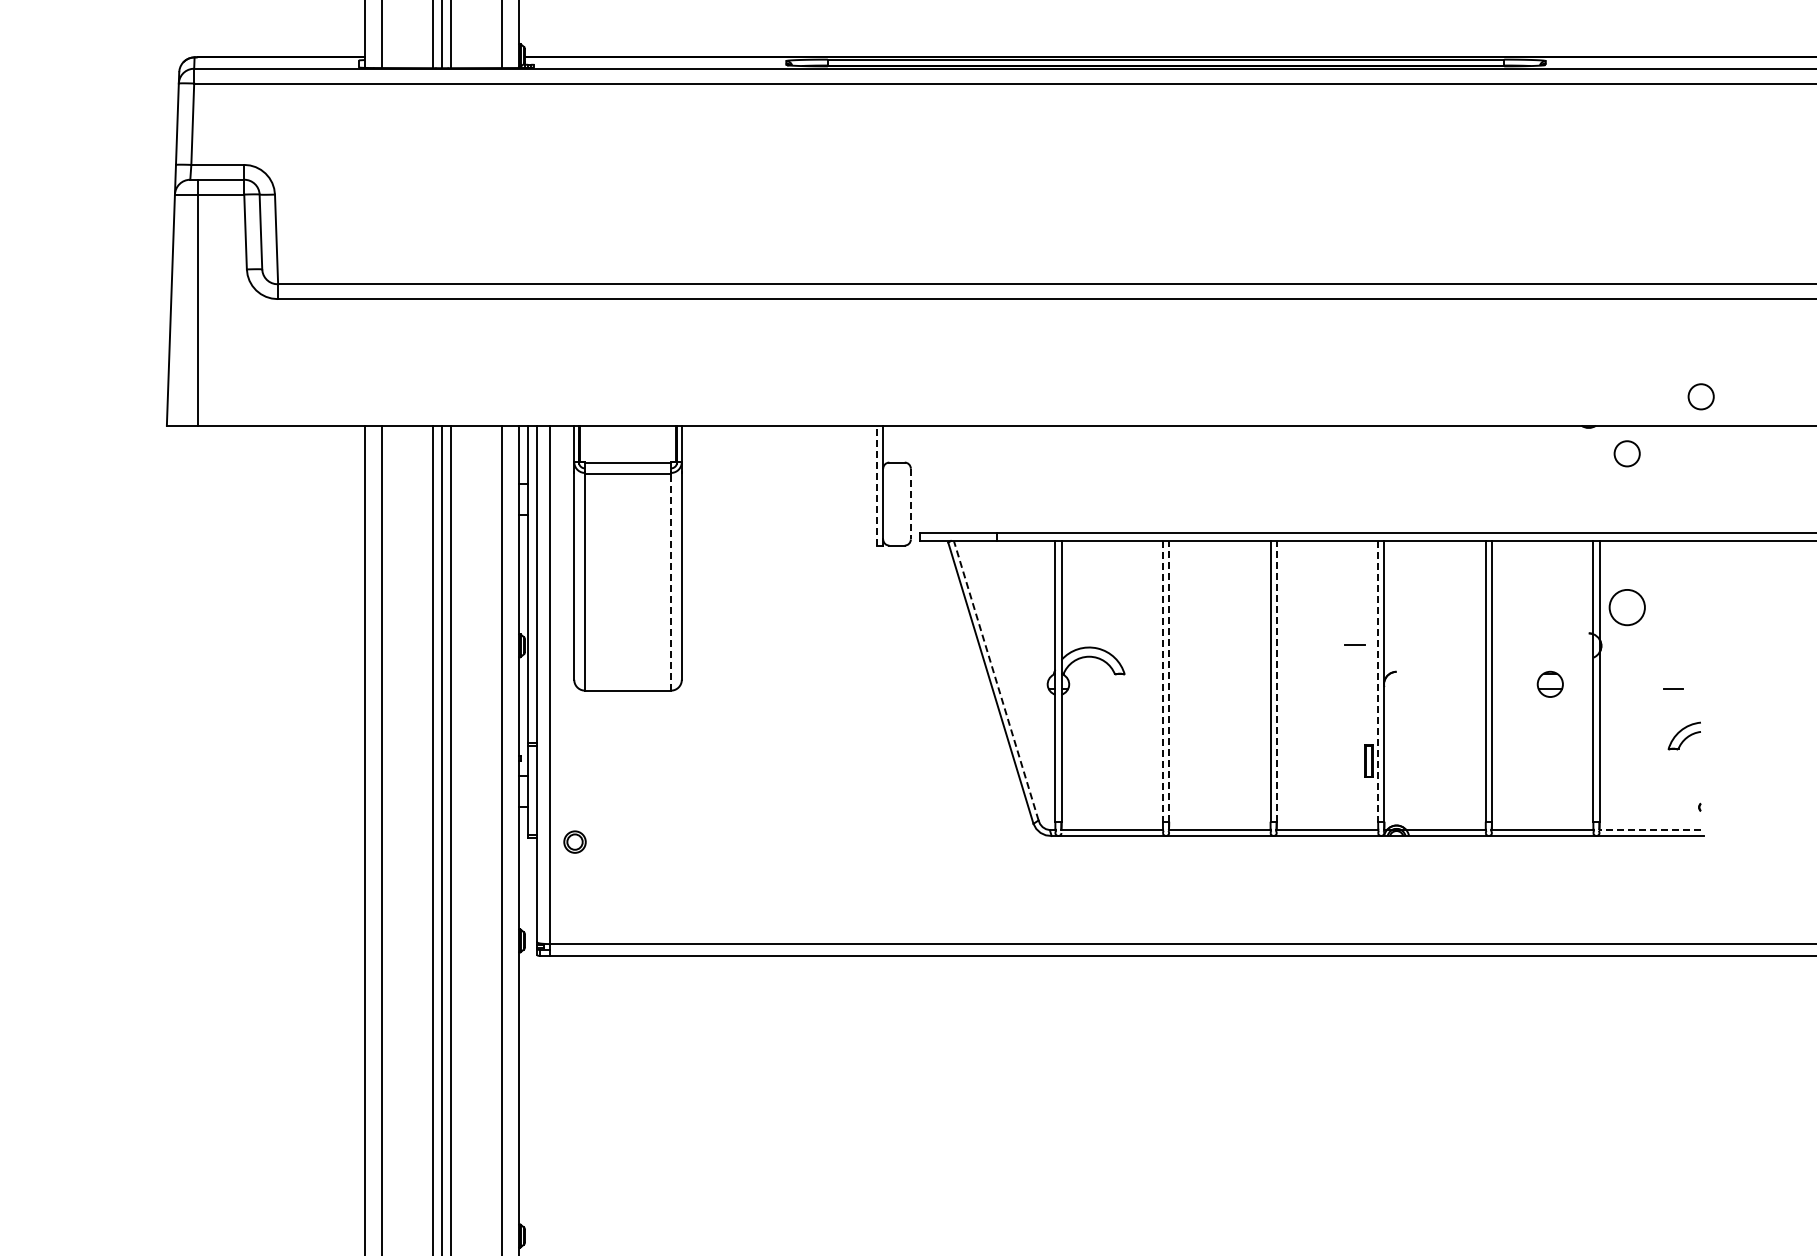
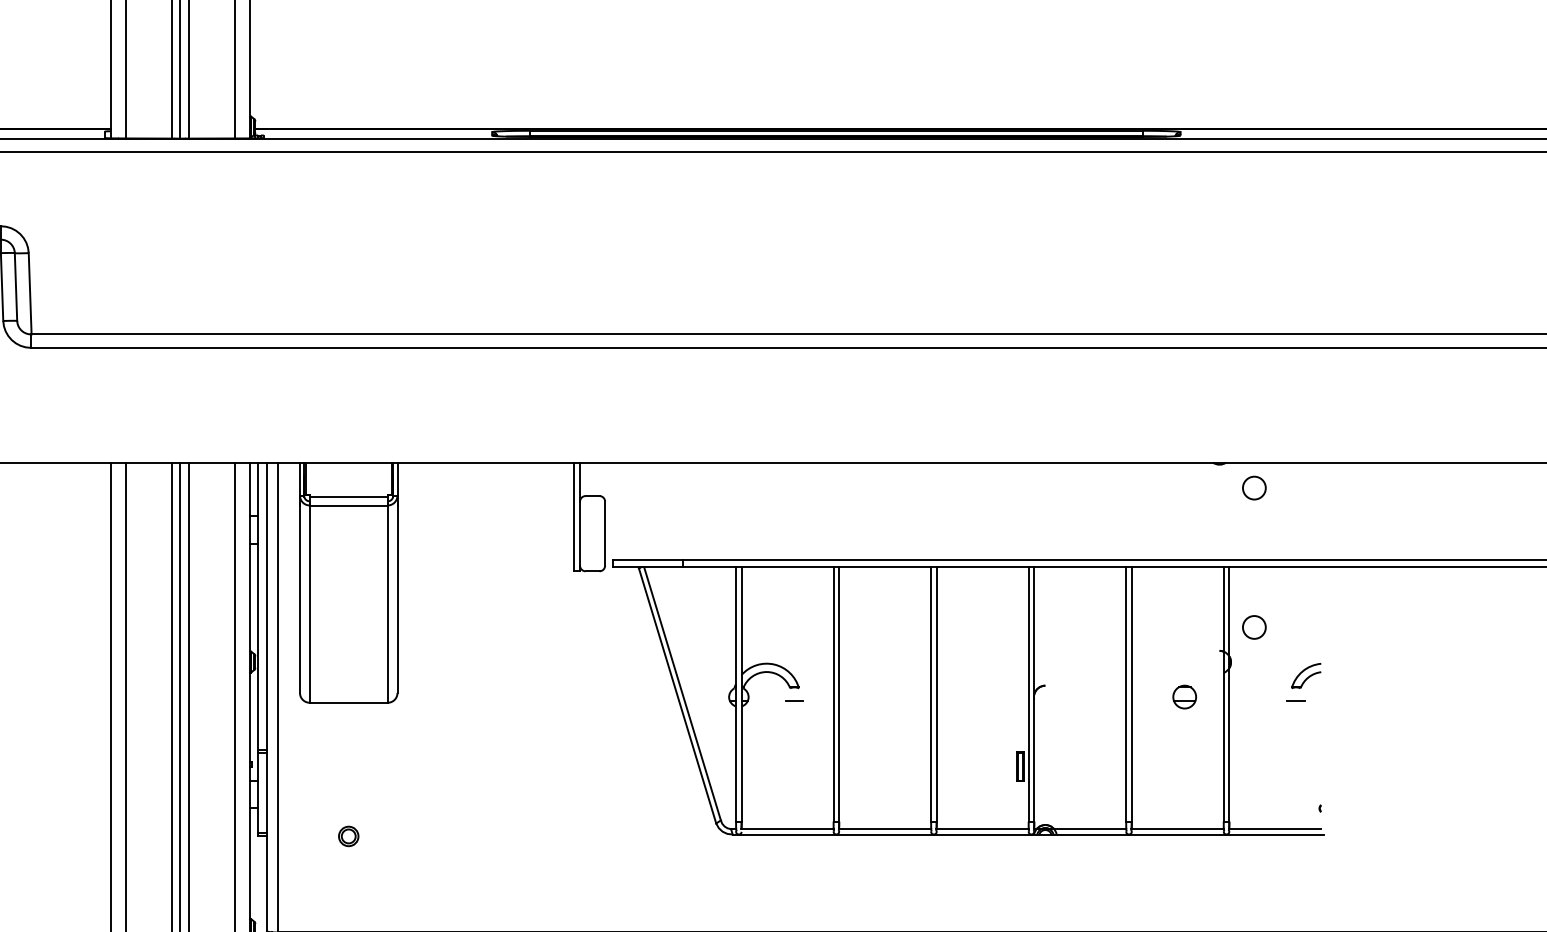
circle: (1700, 396) -> (1320, 436), removed
line: (877, 485) -> (574, 516), dashed -> solid
line: (910, 504) -> (604, 534), dashed -> solid
line: (671, 581) -> (388, 603), dashed -> solid
circle: (1626, 607) -> (1253, 627), size x0.71
line: (1354, 644) -> (794, 700), moved
line: (996, 680) -> (682, 693), dashed -> solid
line: (1169, 680) -> (839, 693), dashed -> solid
line: (1276, 680) -> (936, 693), dashed -> solid
line: (1162, 681) -> (833, 694), dashed -> solid
line: (1378, 681) -> (1028, 694), dashed -> solid
part: (1683, 735) -> (1305, 675), moved
line: (1649, 830) -> (1274, 829), dashed -> solid
part: (574, 841) -> (348, 835), moved

